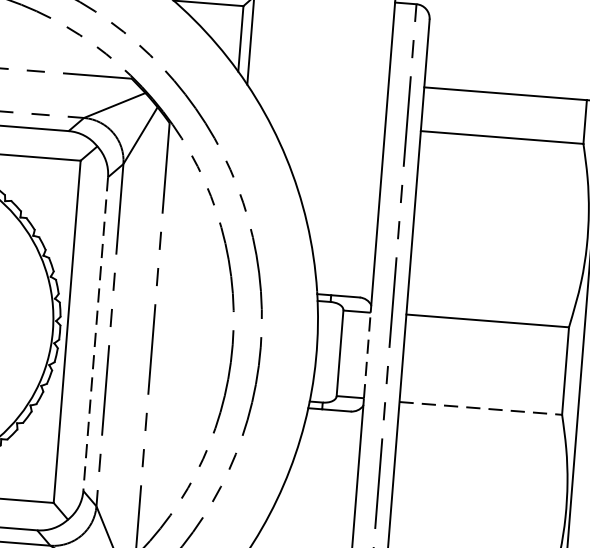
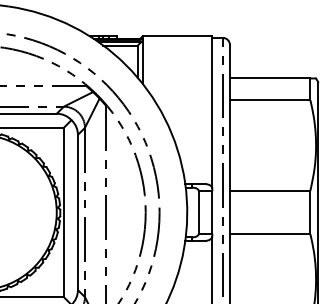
line: (94, 334) -> (77, 212), dashed -> solid
line: (367, 355) -> (212, 212), dashed -> solid
line: (481, 409) -> (270, 234), dashed -> solid

